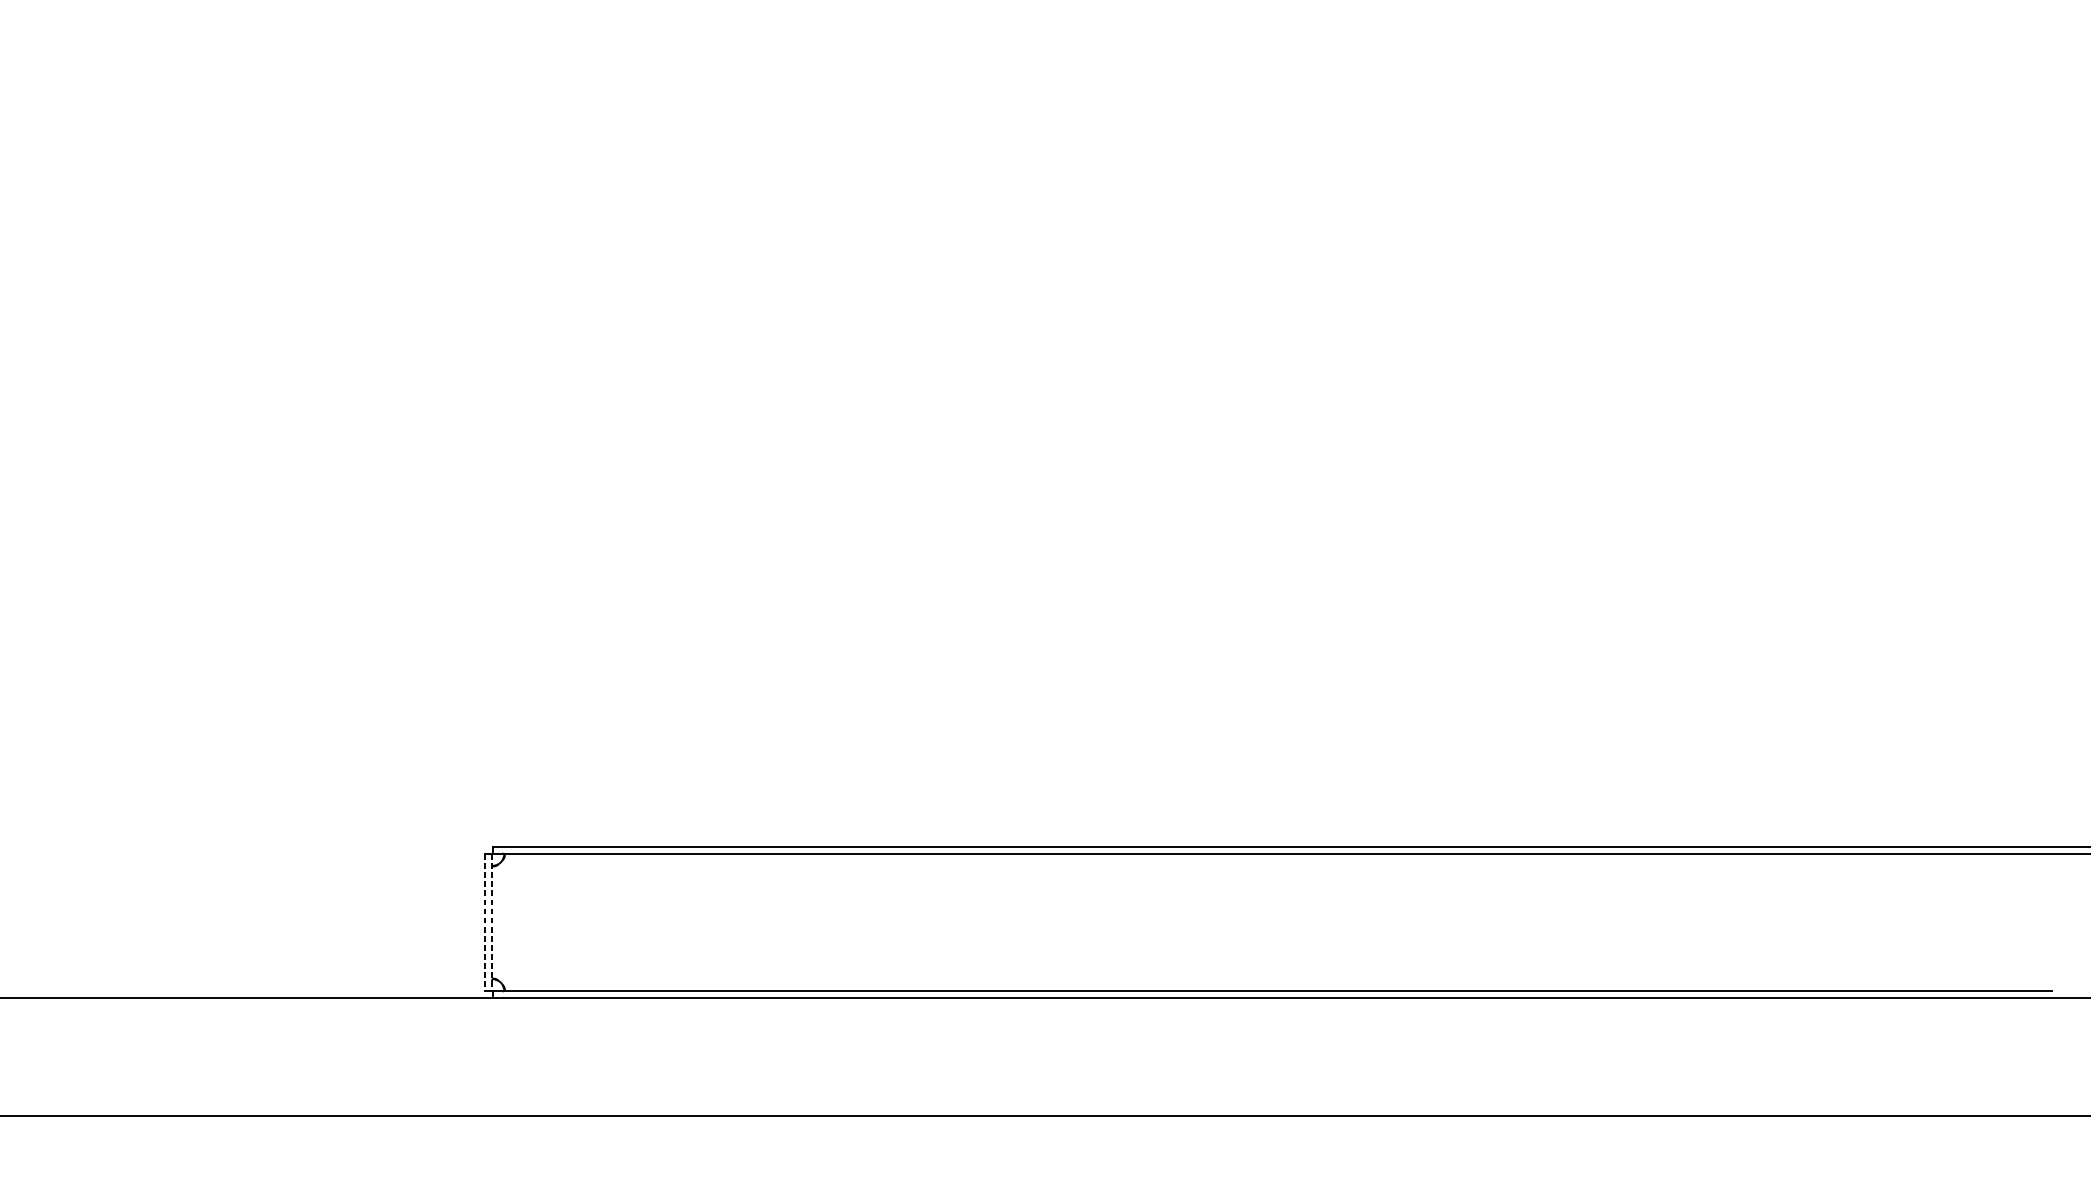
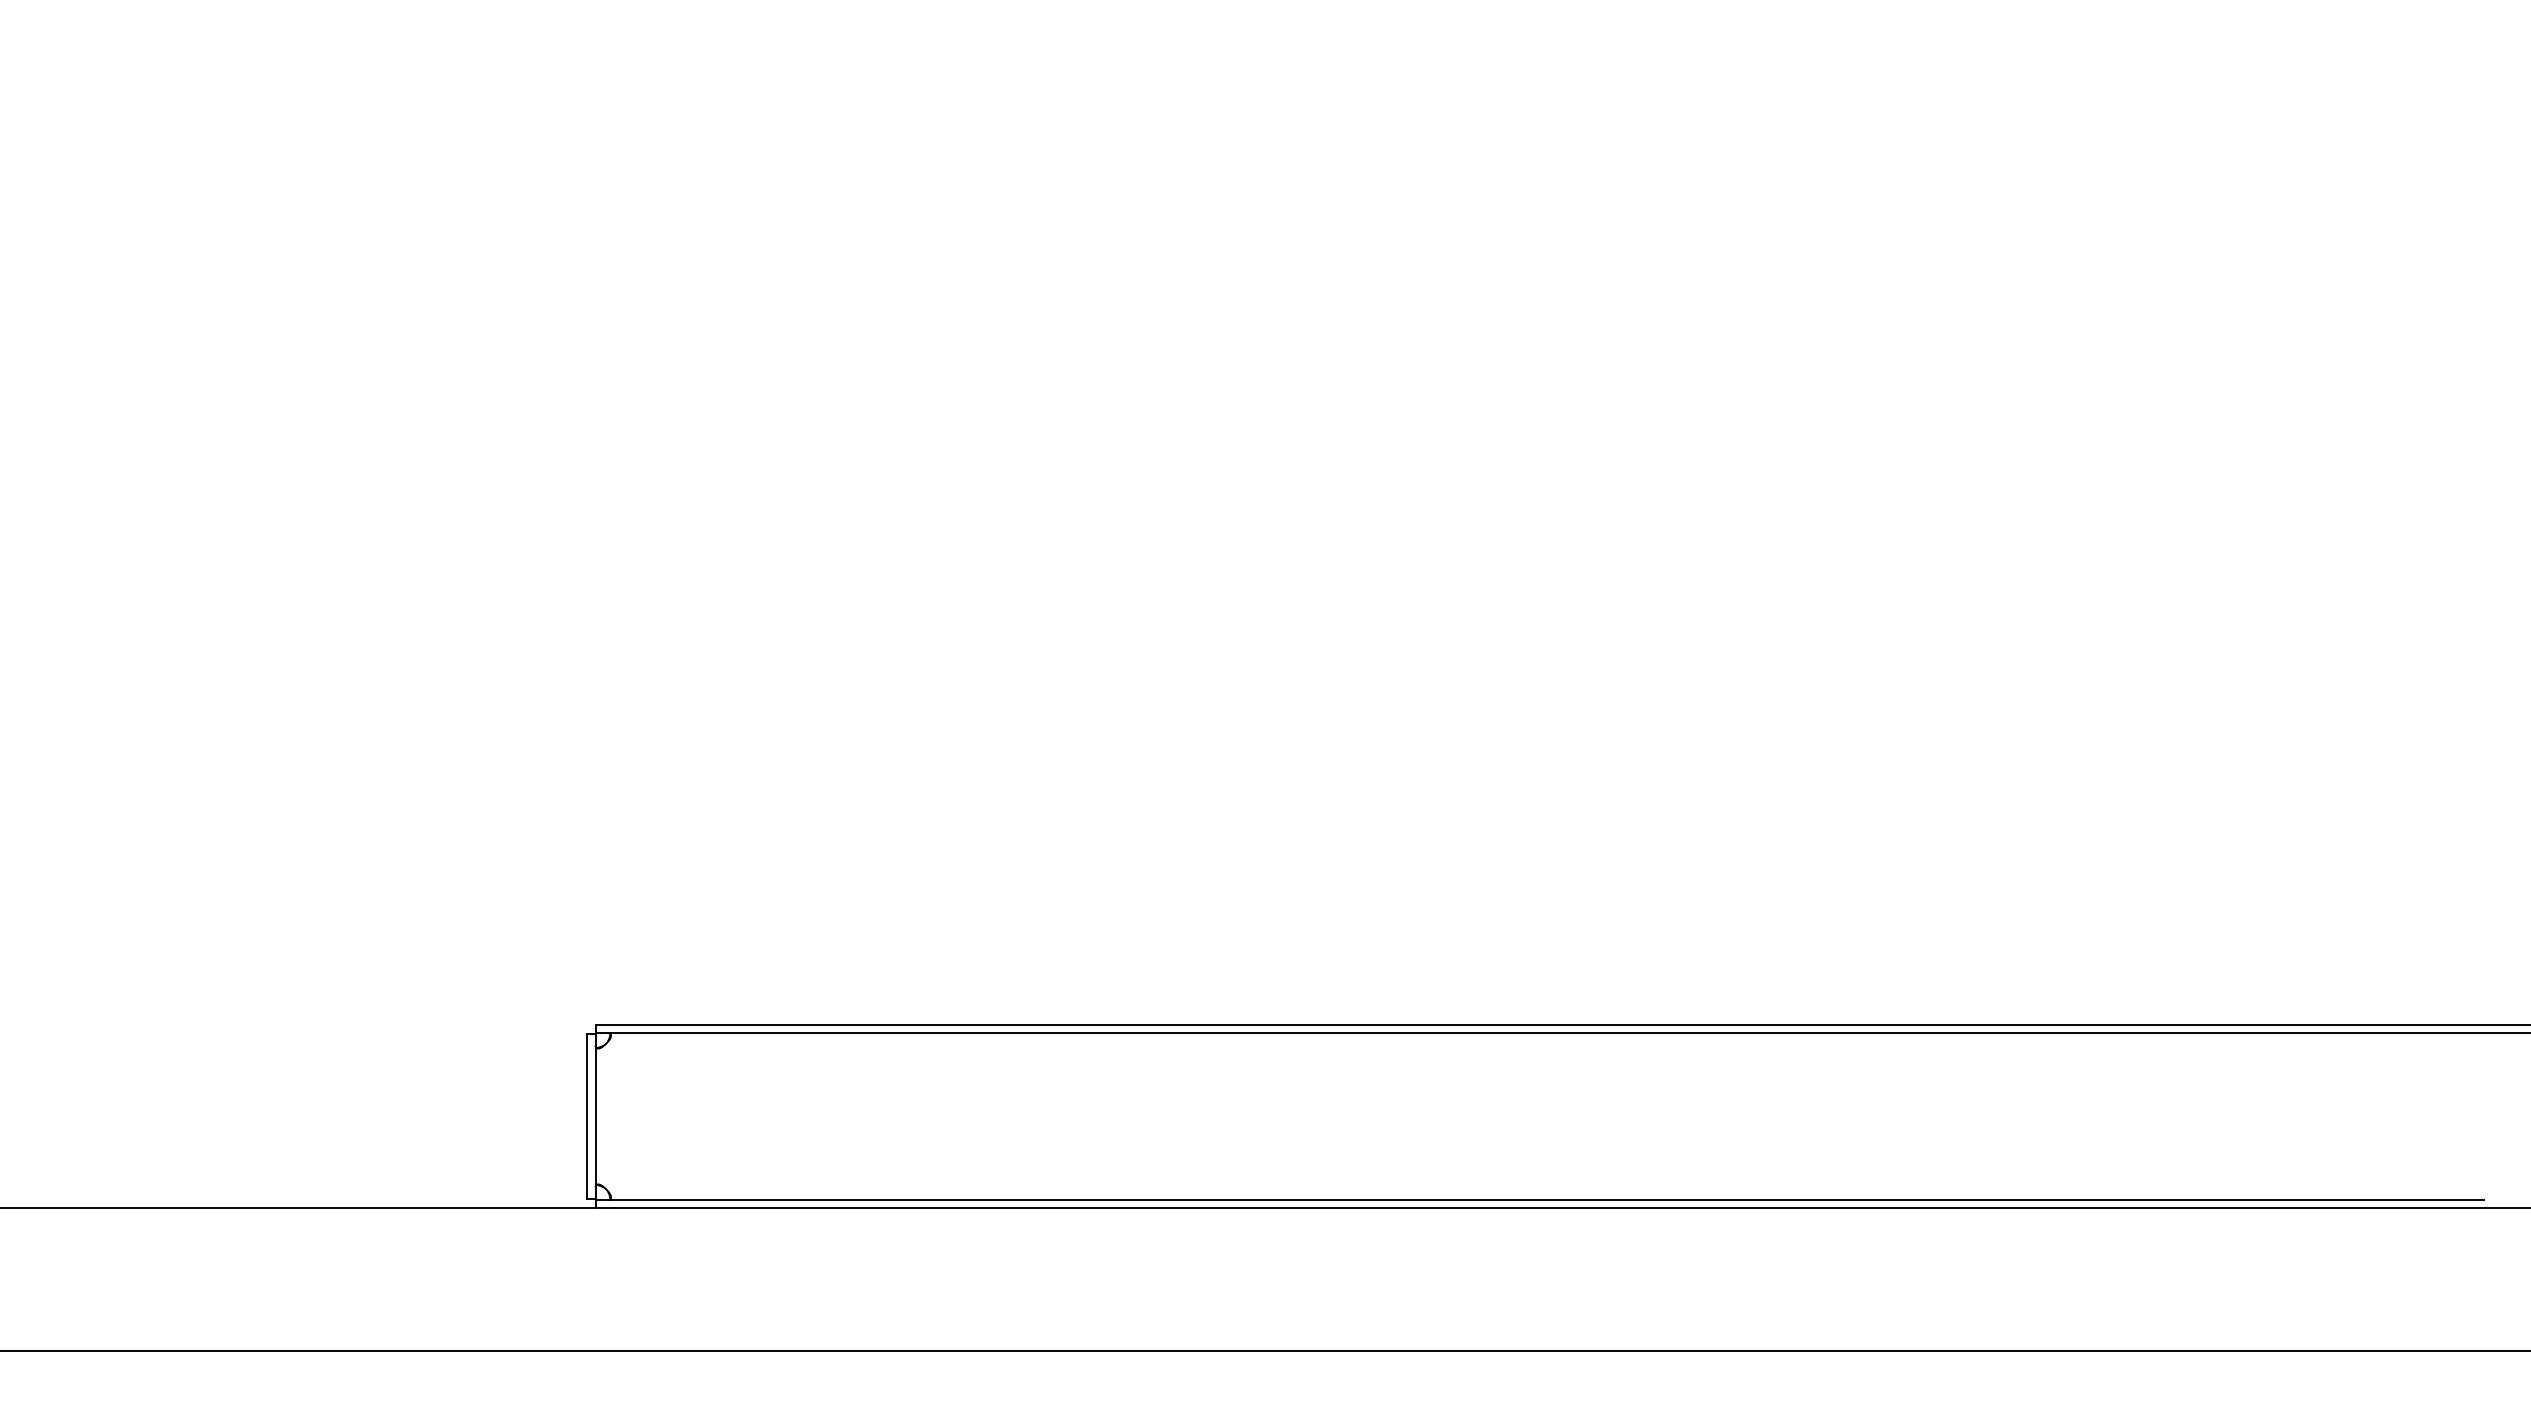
line: (485, 922) -> (587, 1116), dashed -> solid
line: (492, 922) -> (595, 1116), dashed -> solid

